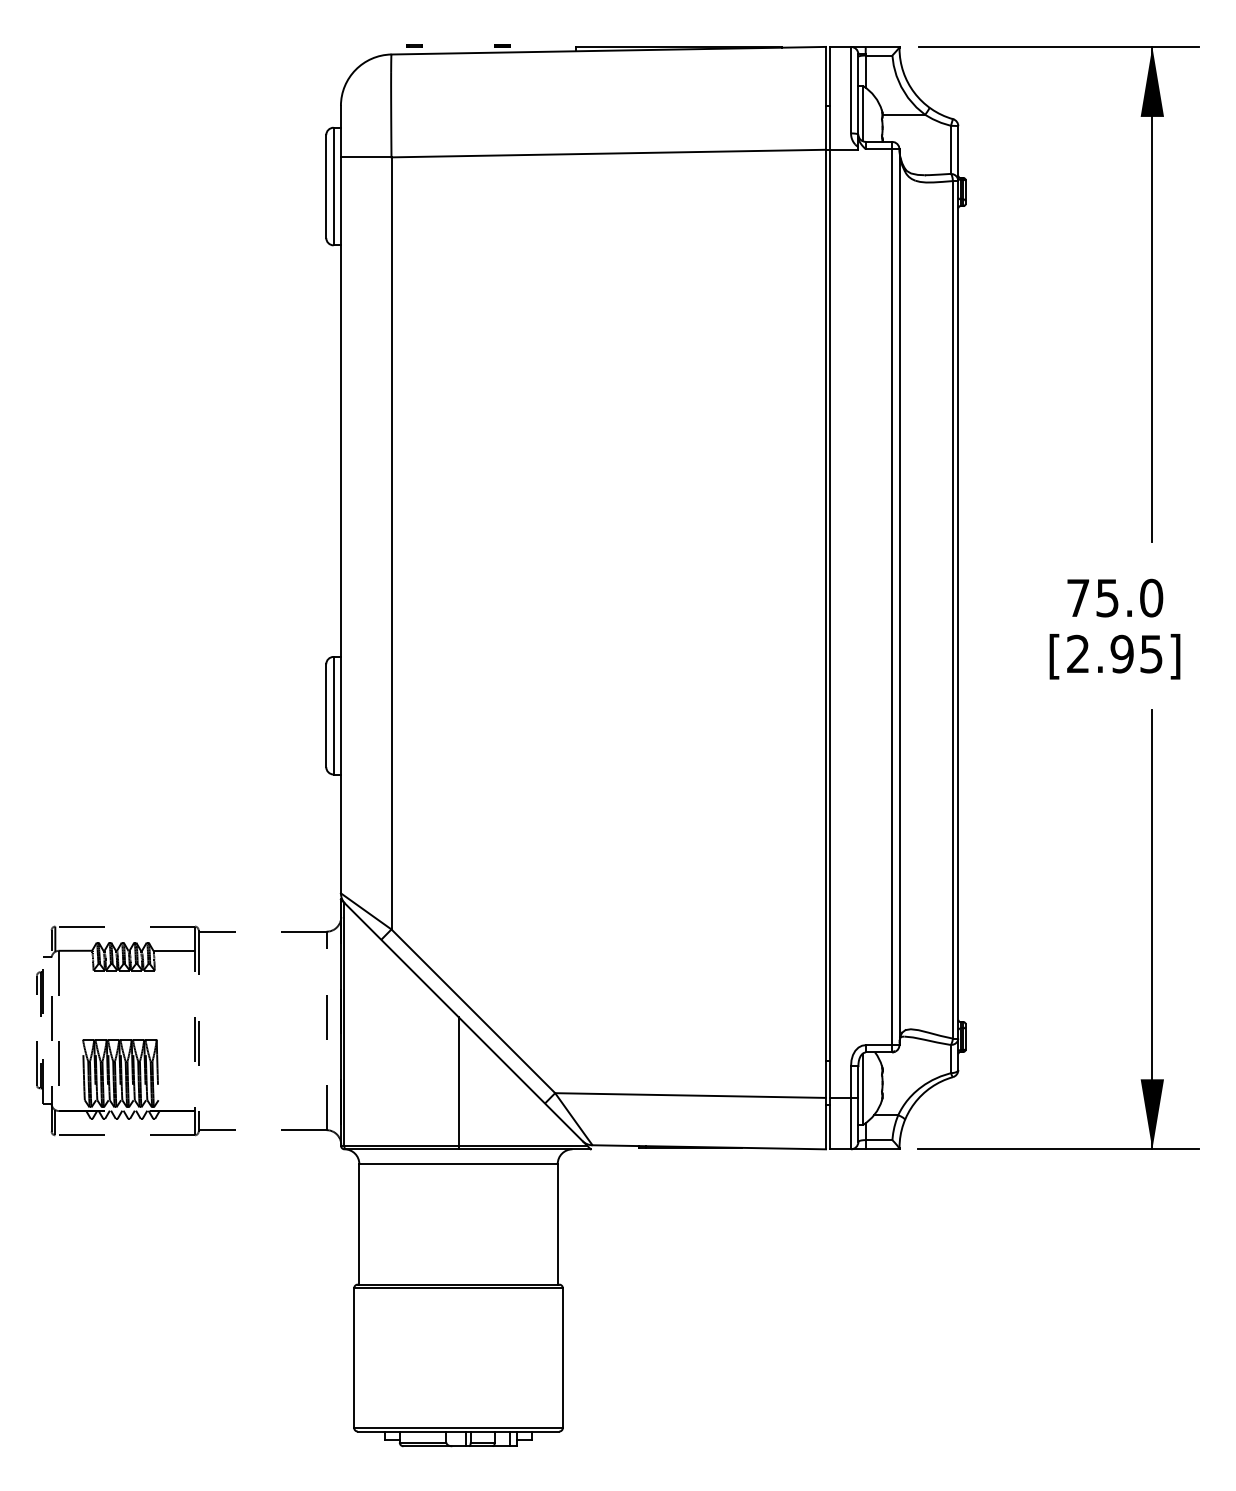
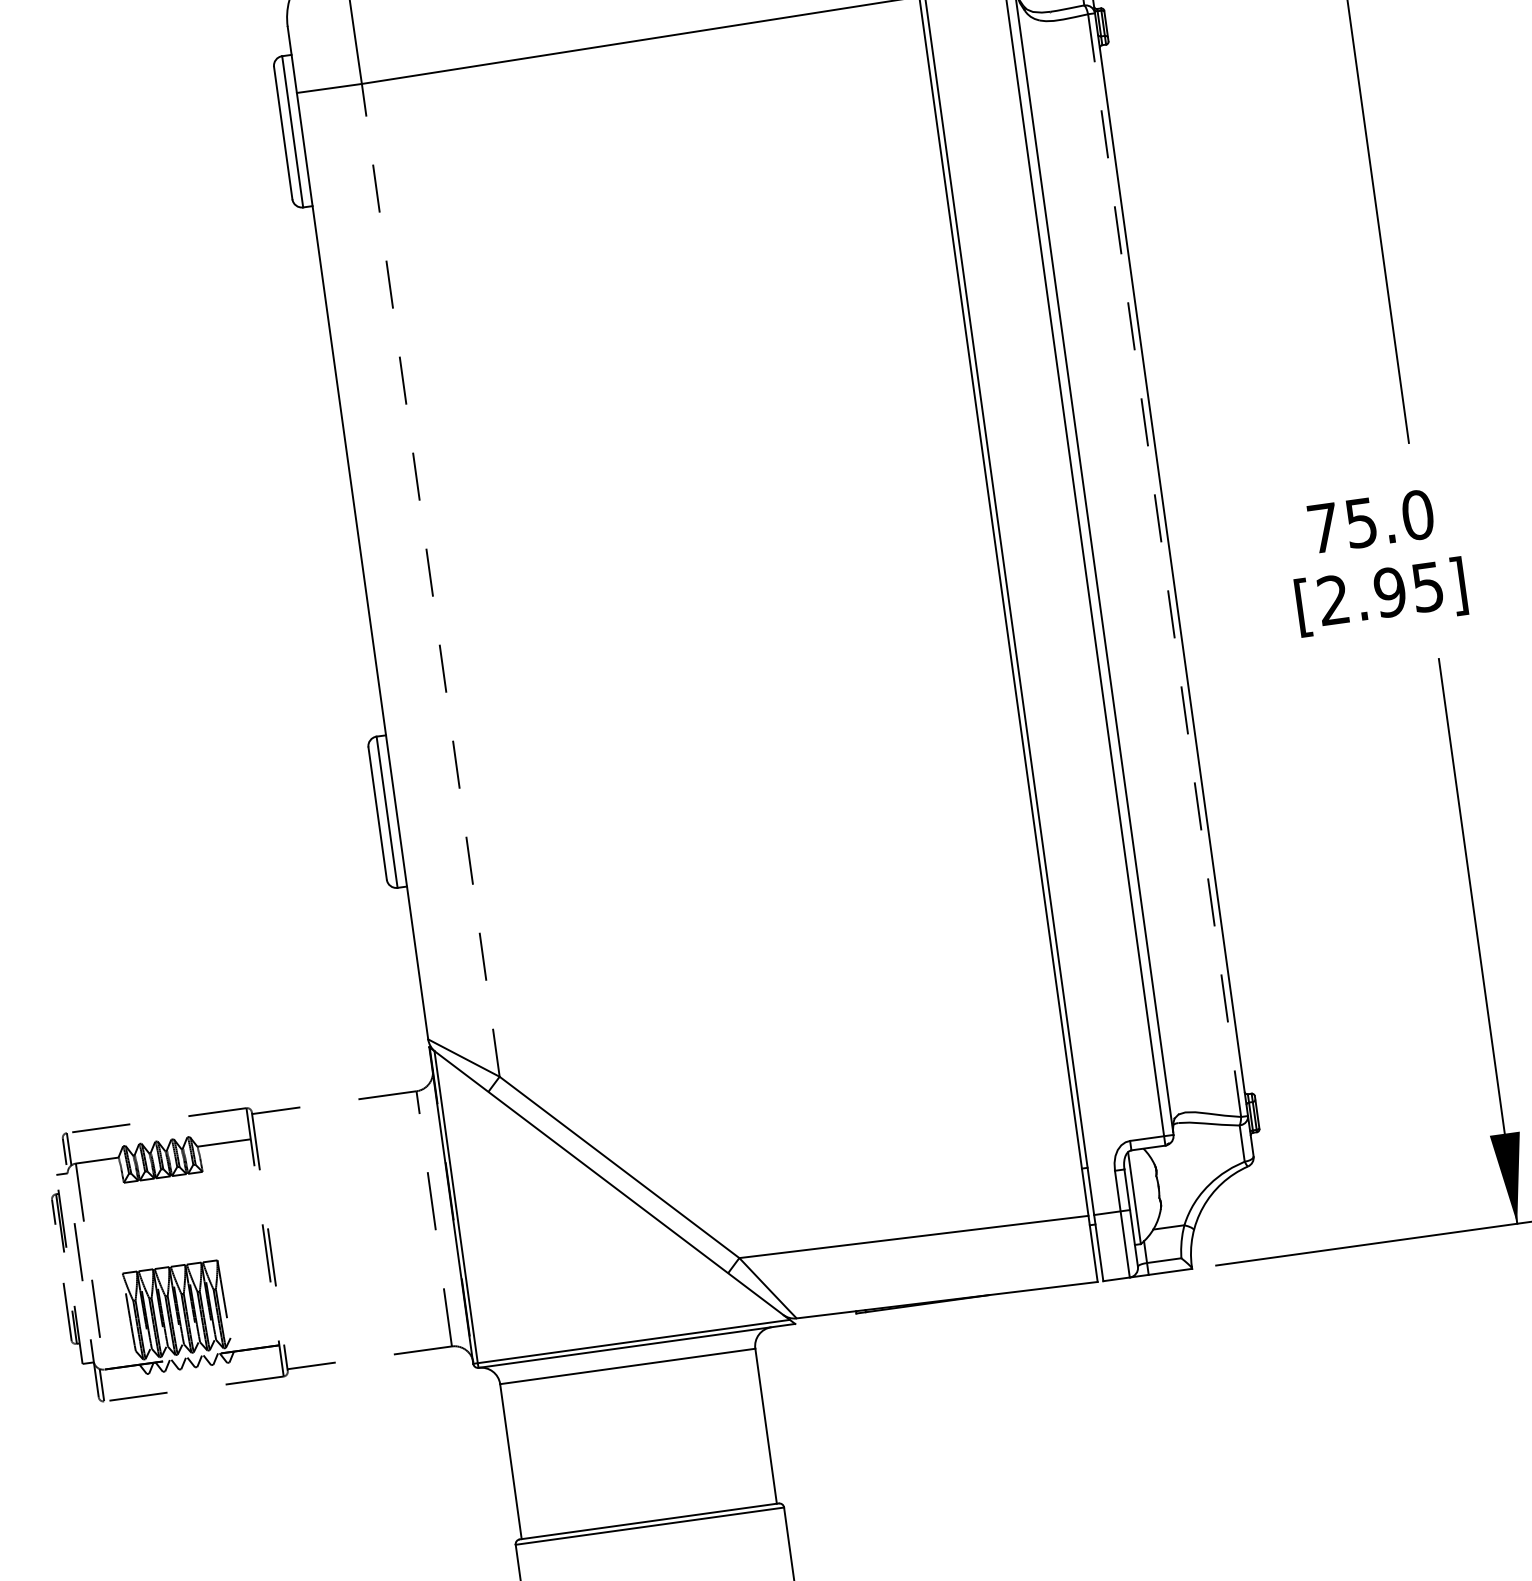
line: (391, 542) -> (430, 579), solid -> dashed
line: (952, 609) -> (1163, 565), solid -> dashed
line: (458, 1083) -> (613, 1262), removed

